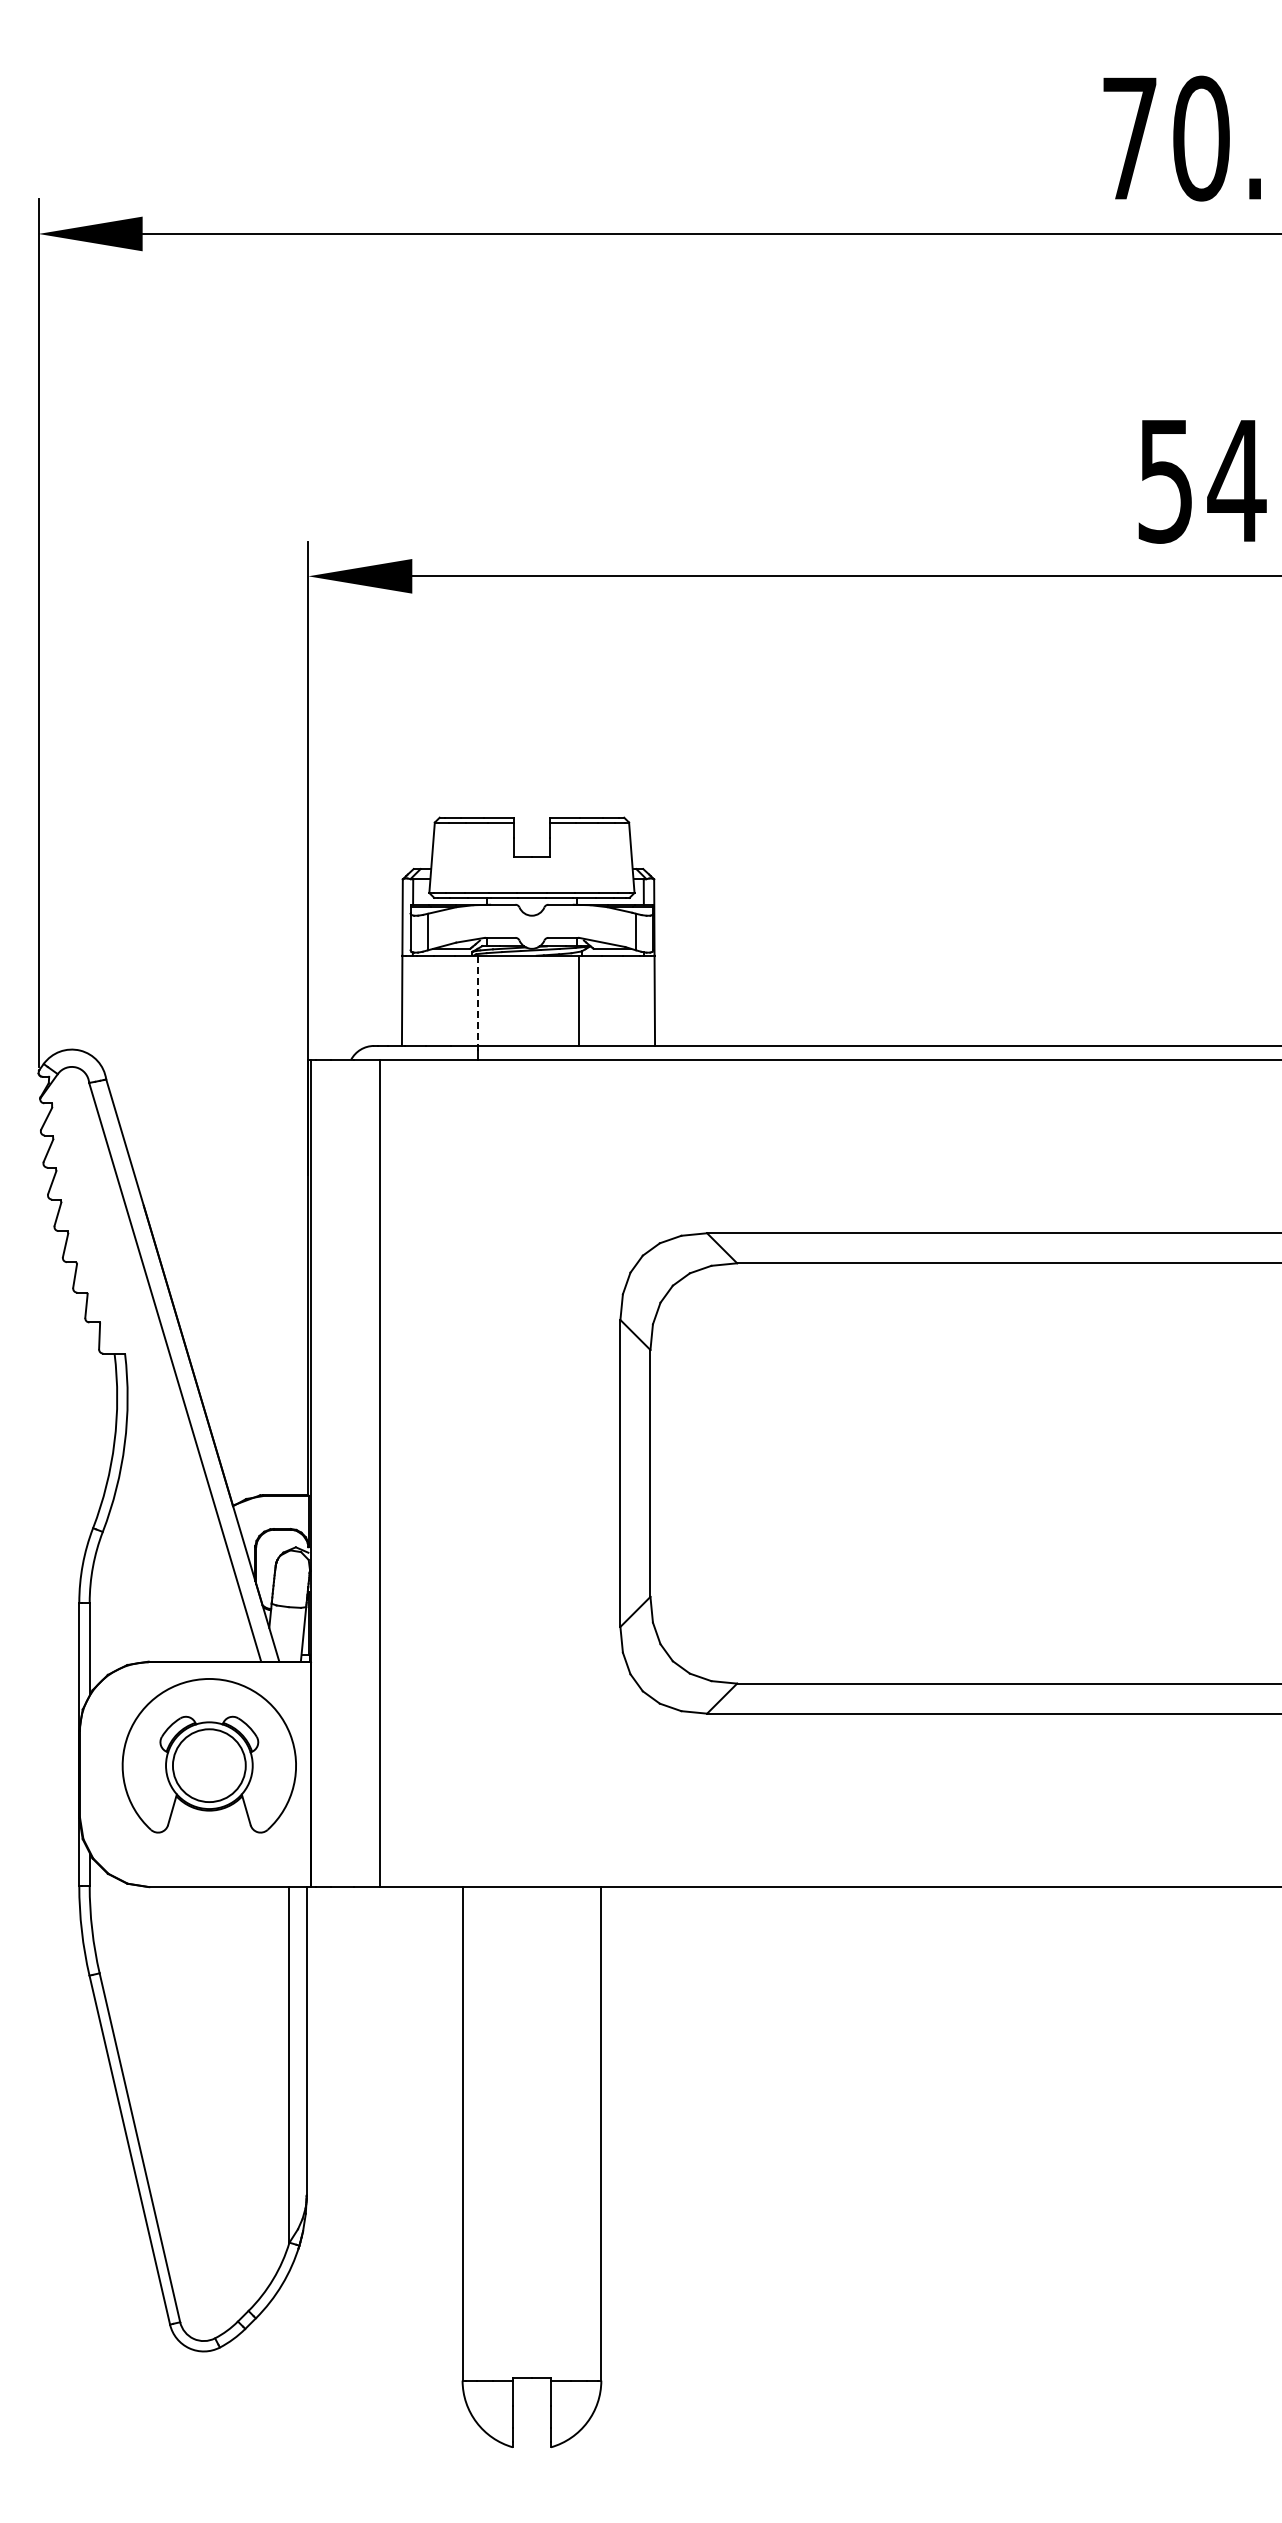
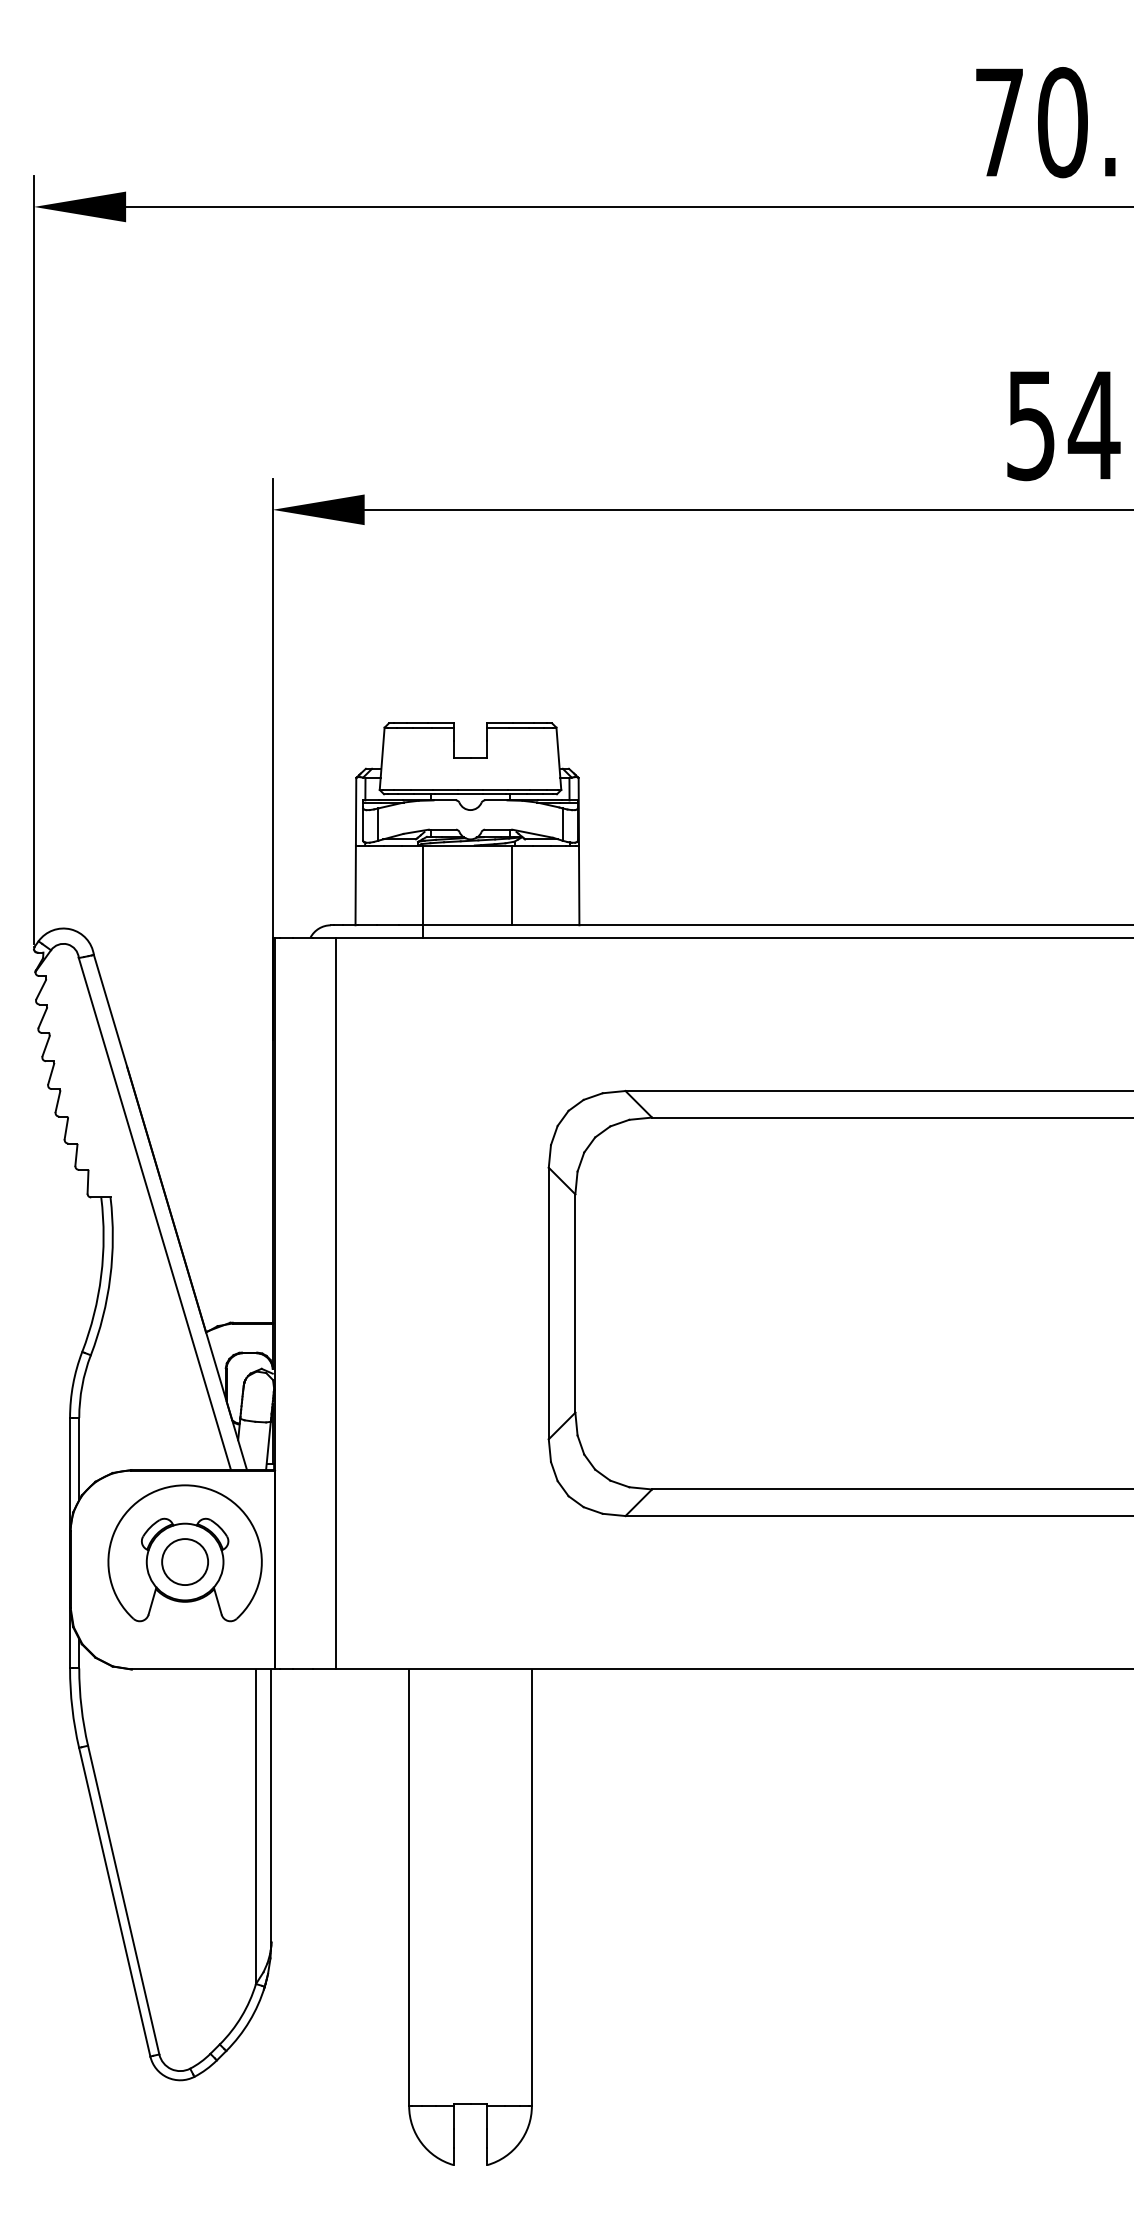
line: (478, 1001) -> (423, 885), dashed -> solid
circle: (209, 1765) -> (185, 1561), size x0.71

